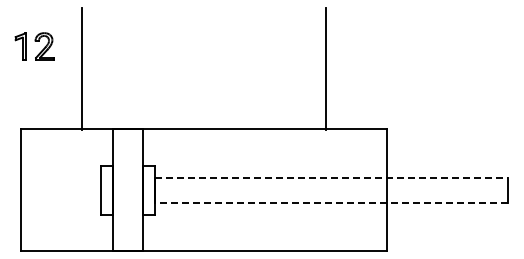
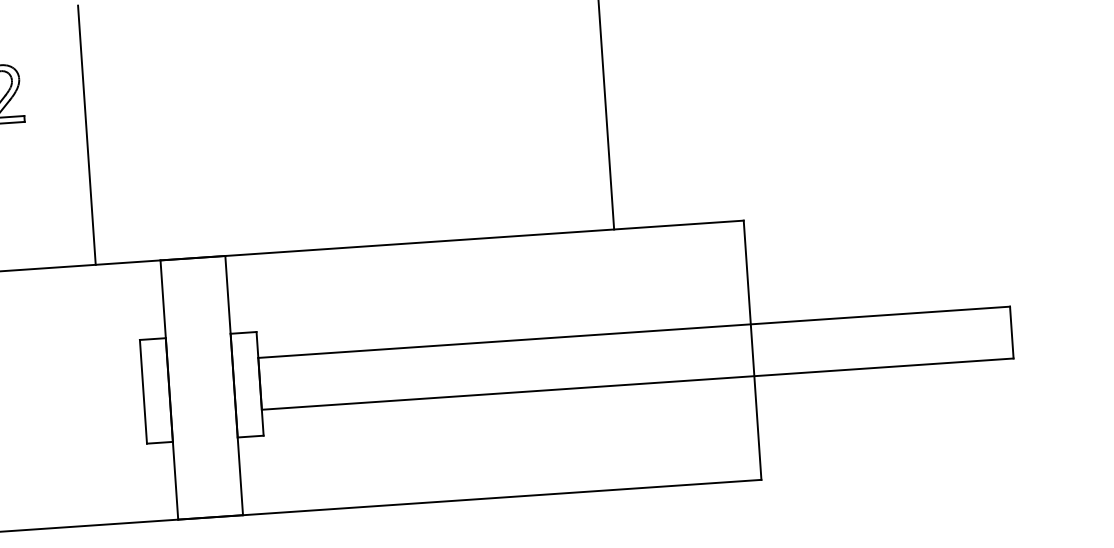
line: (332, 178) -> (635, 332), dashed -> solid
line: (331, 202) -> (637, 384), dashed -> solid

